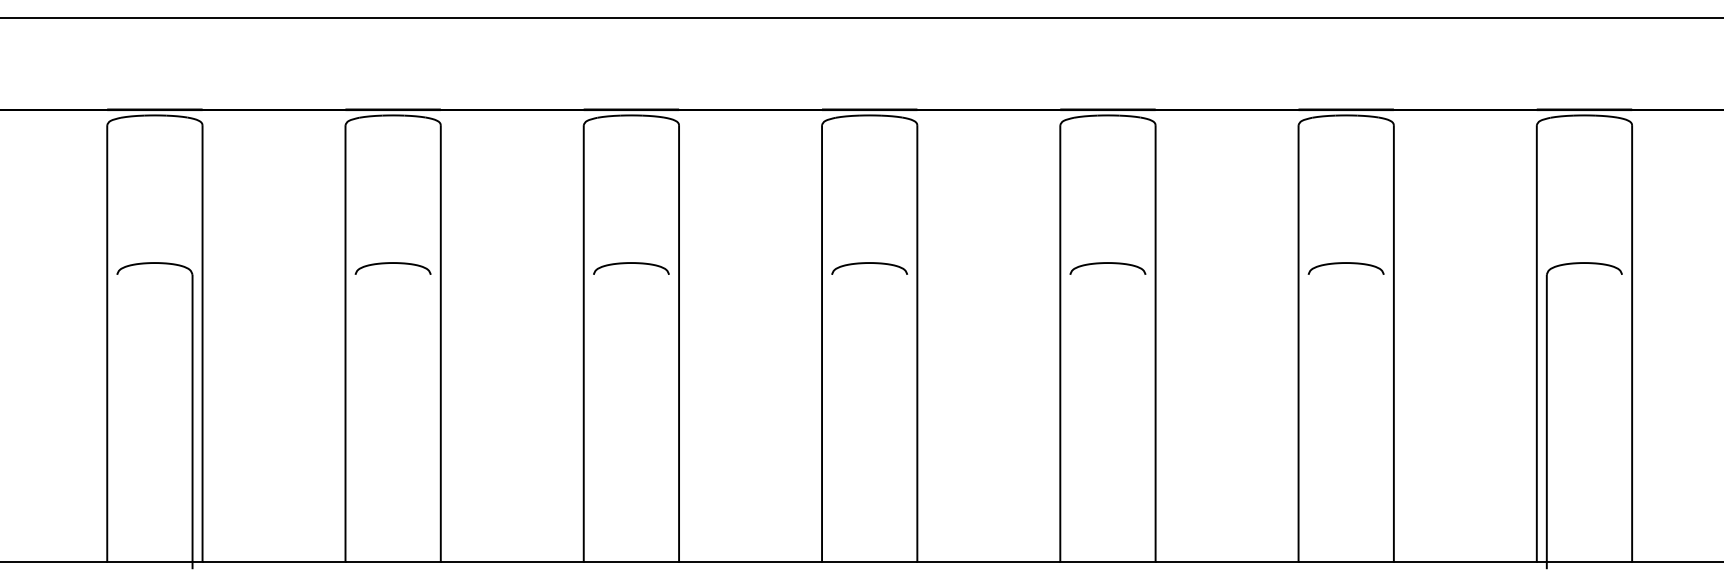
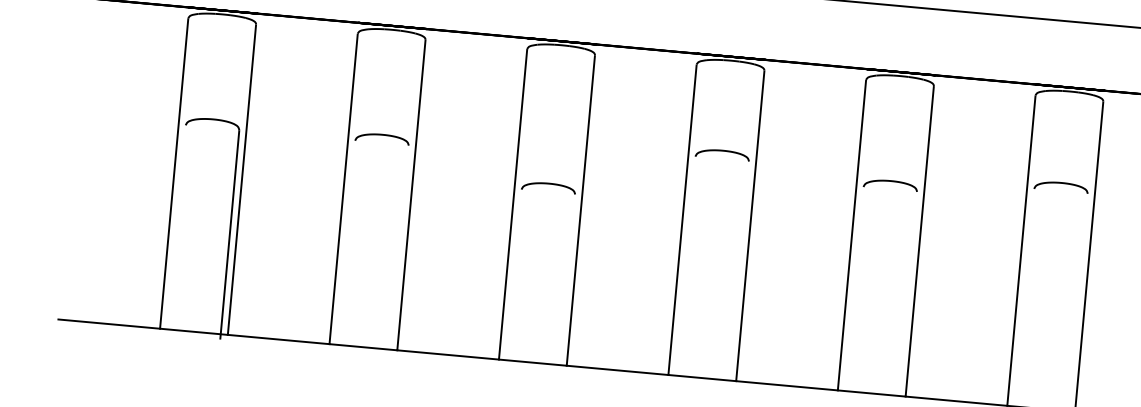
curve: (631, 263) -> (549, 184), moved
curve: (869, 263) -> (722, 151), moved
curve: (1345, 263) -> (1061, 183), moved

